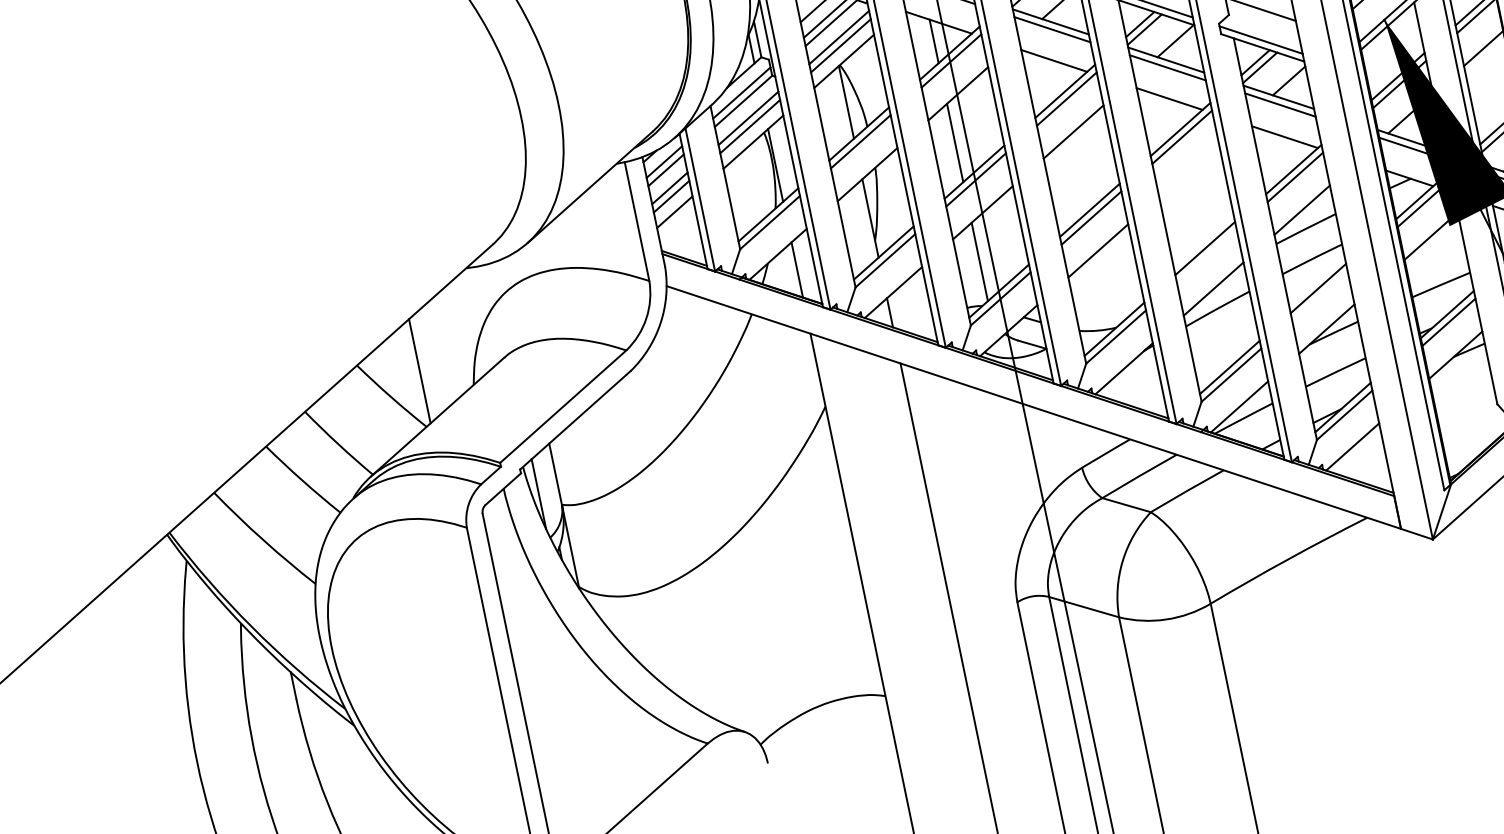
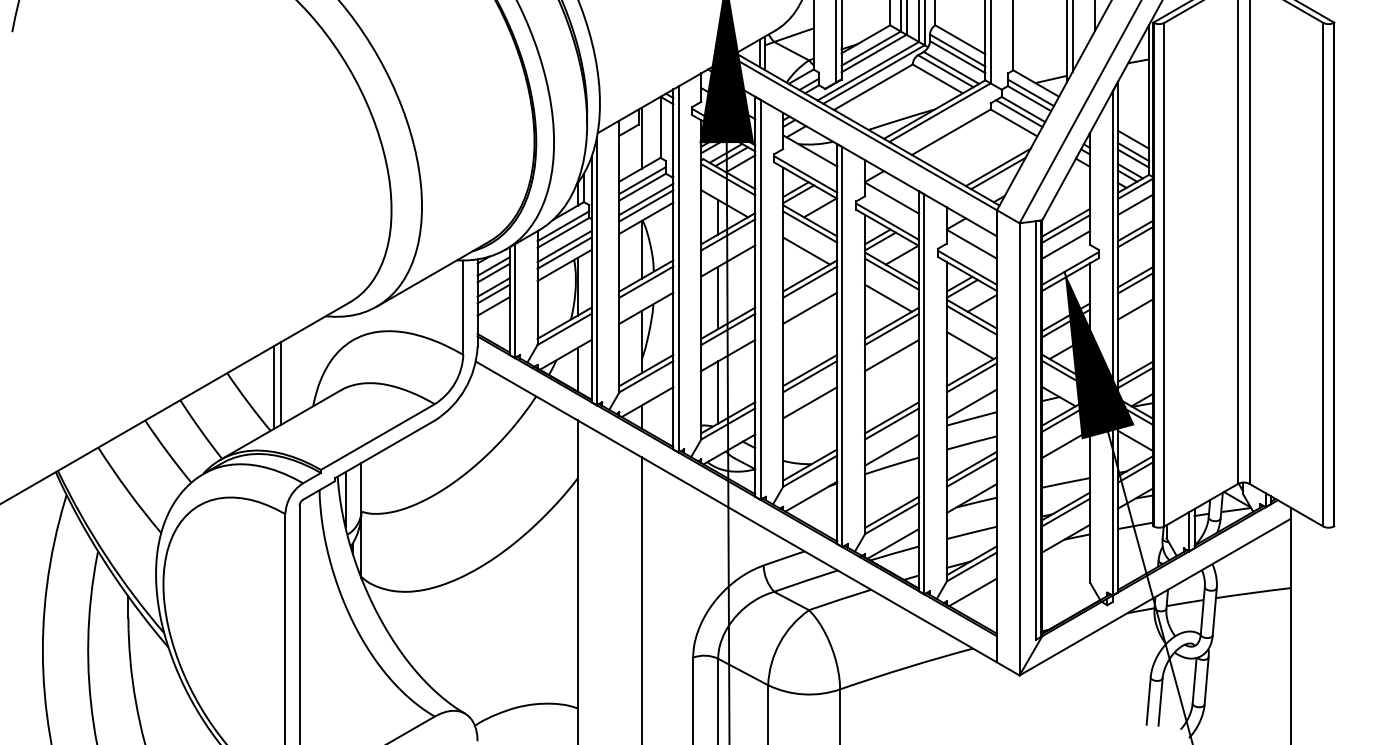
line: (1189, 169) -> (892, 355), added
line: (1207, 255) -> (892, 423), added
line: (1319, 295) -> (971, 471), added
line: (427, 363) -> (281, 382), added

